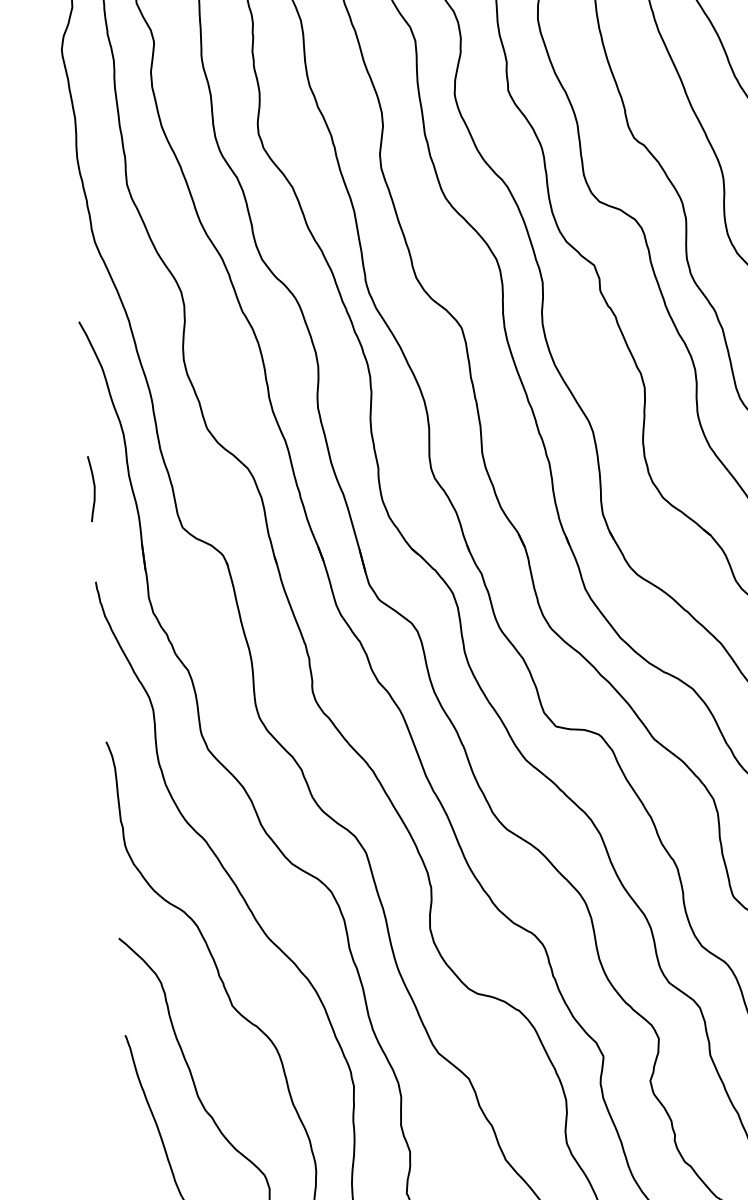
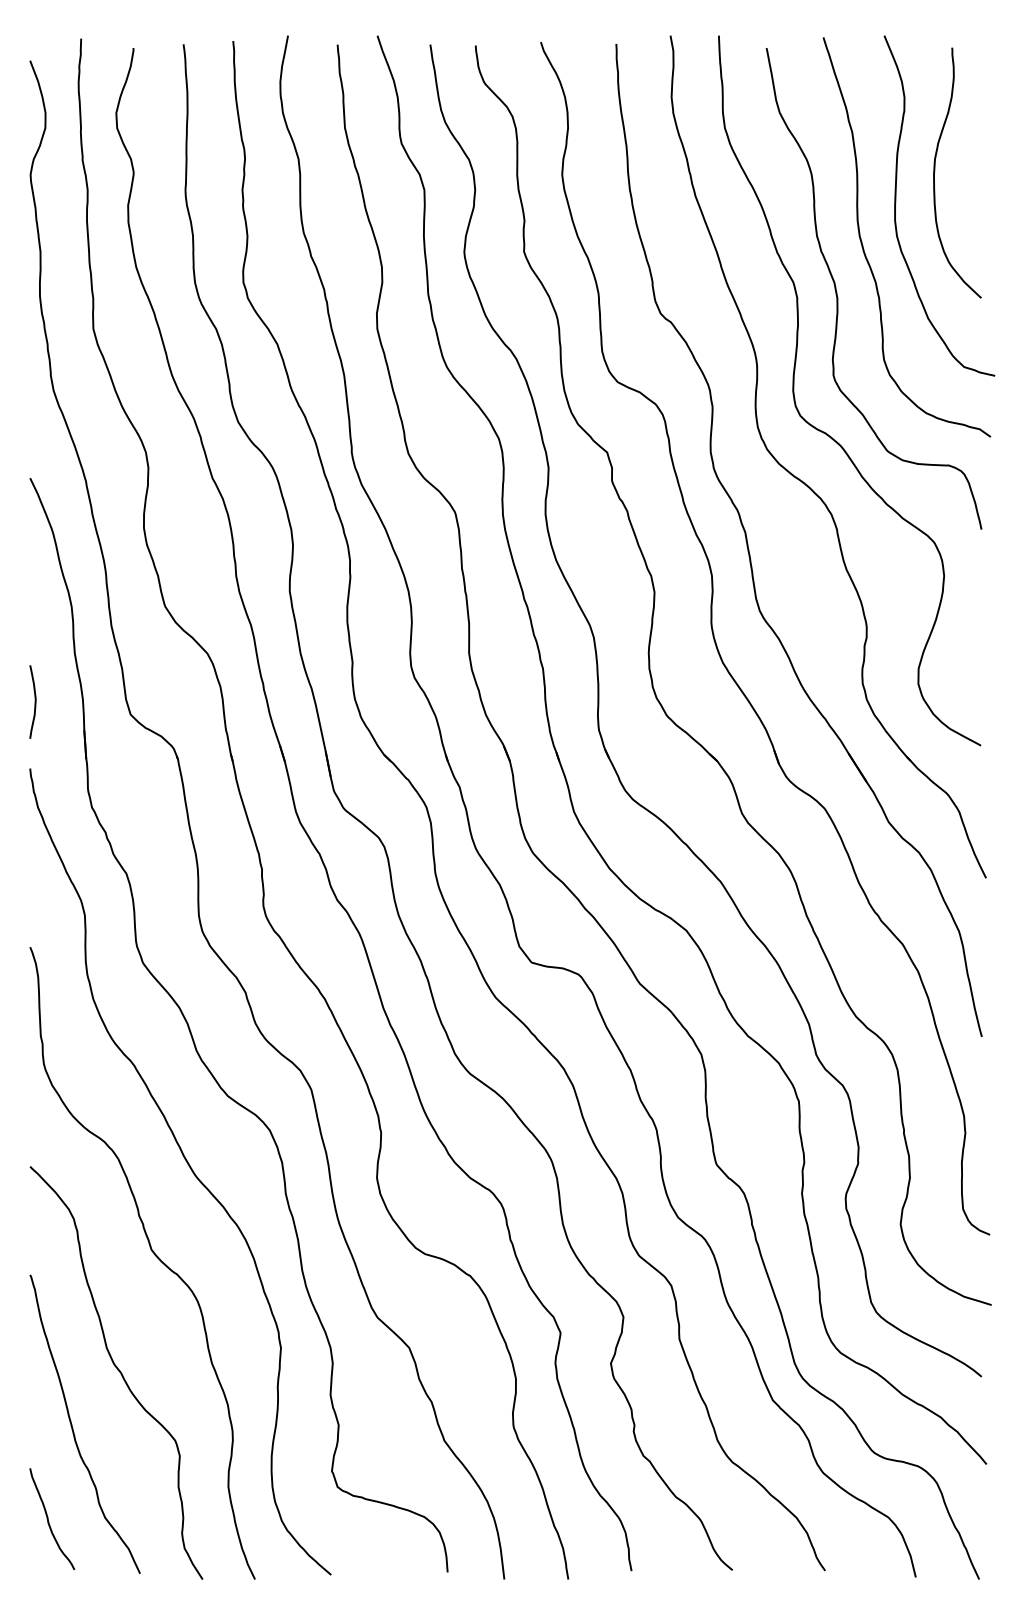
curve: (93, 488) -> (34, 701), moved

